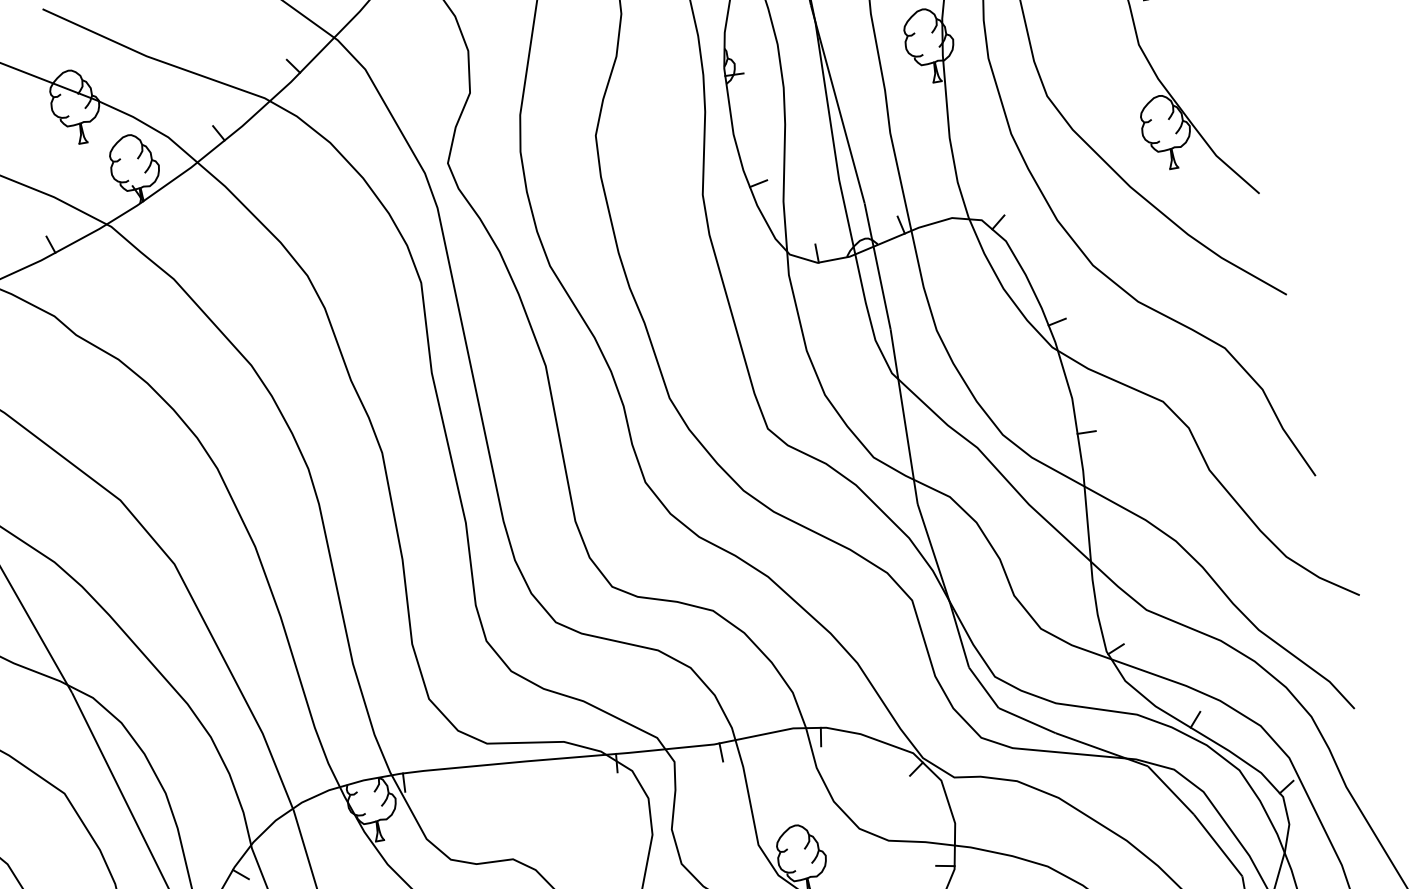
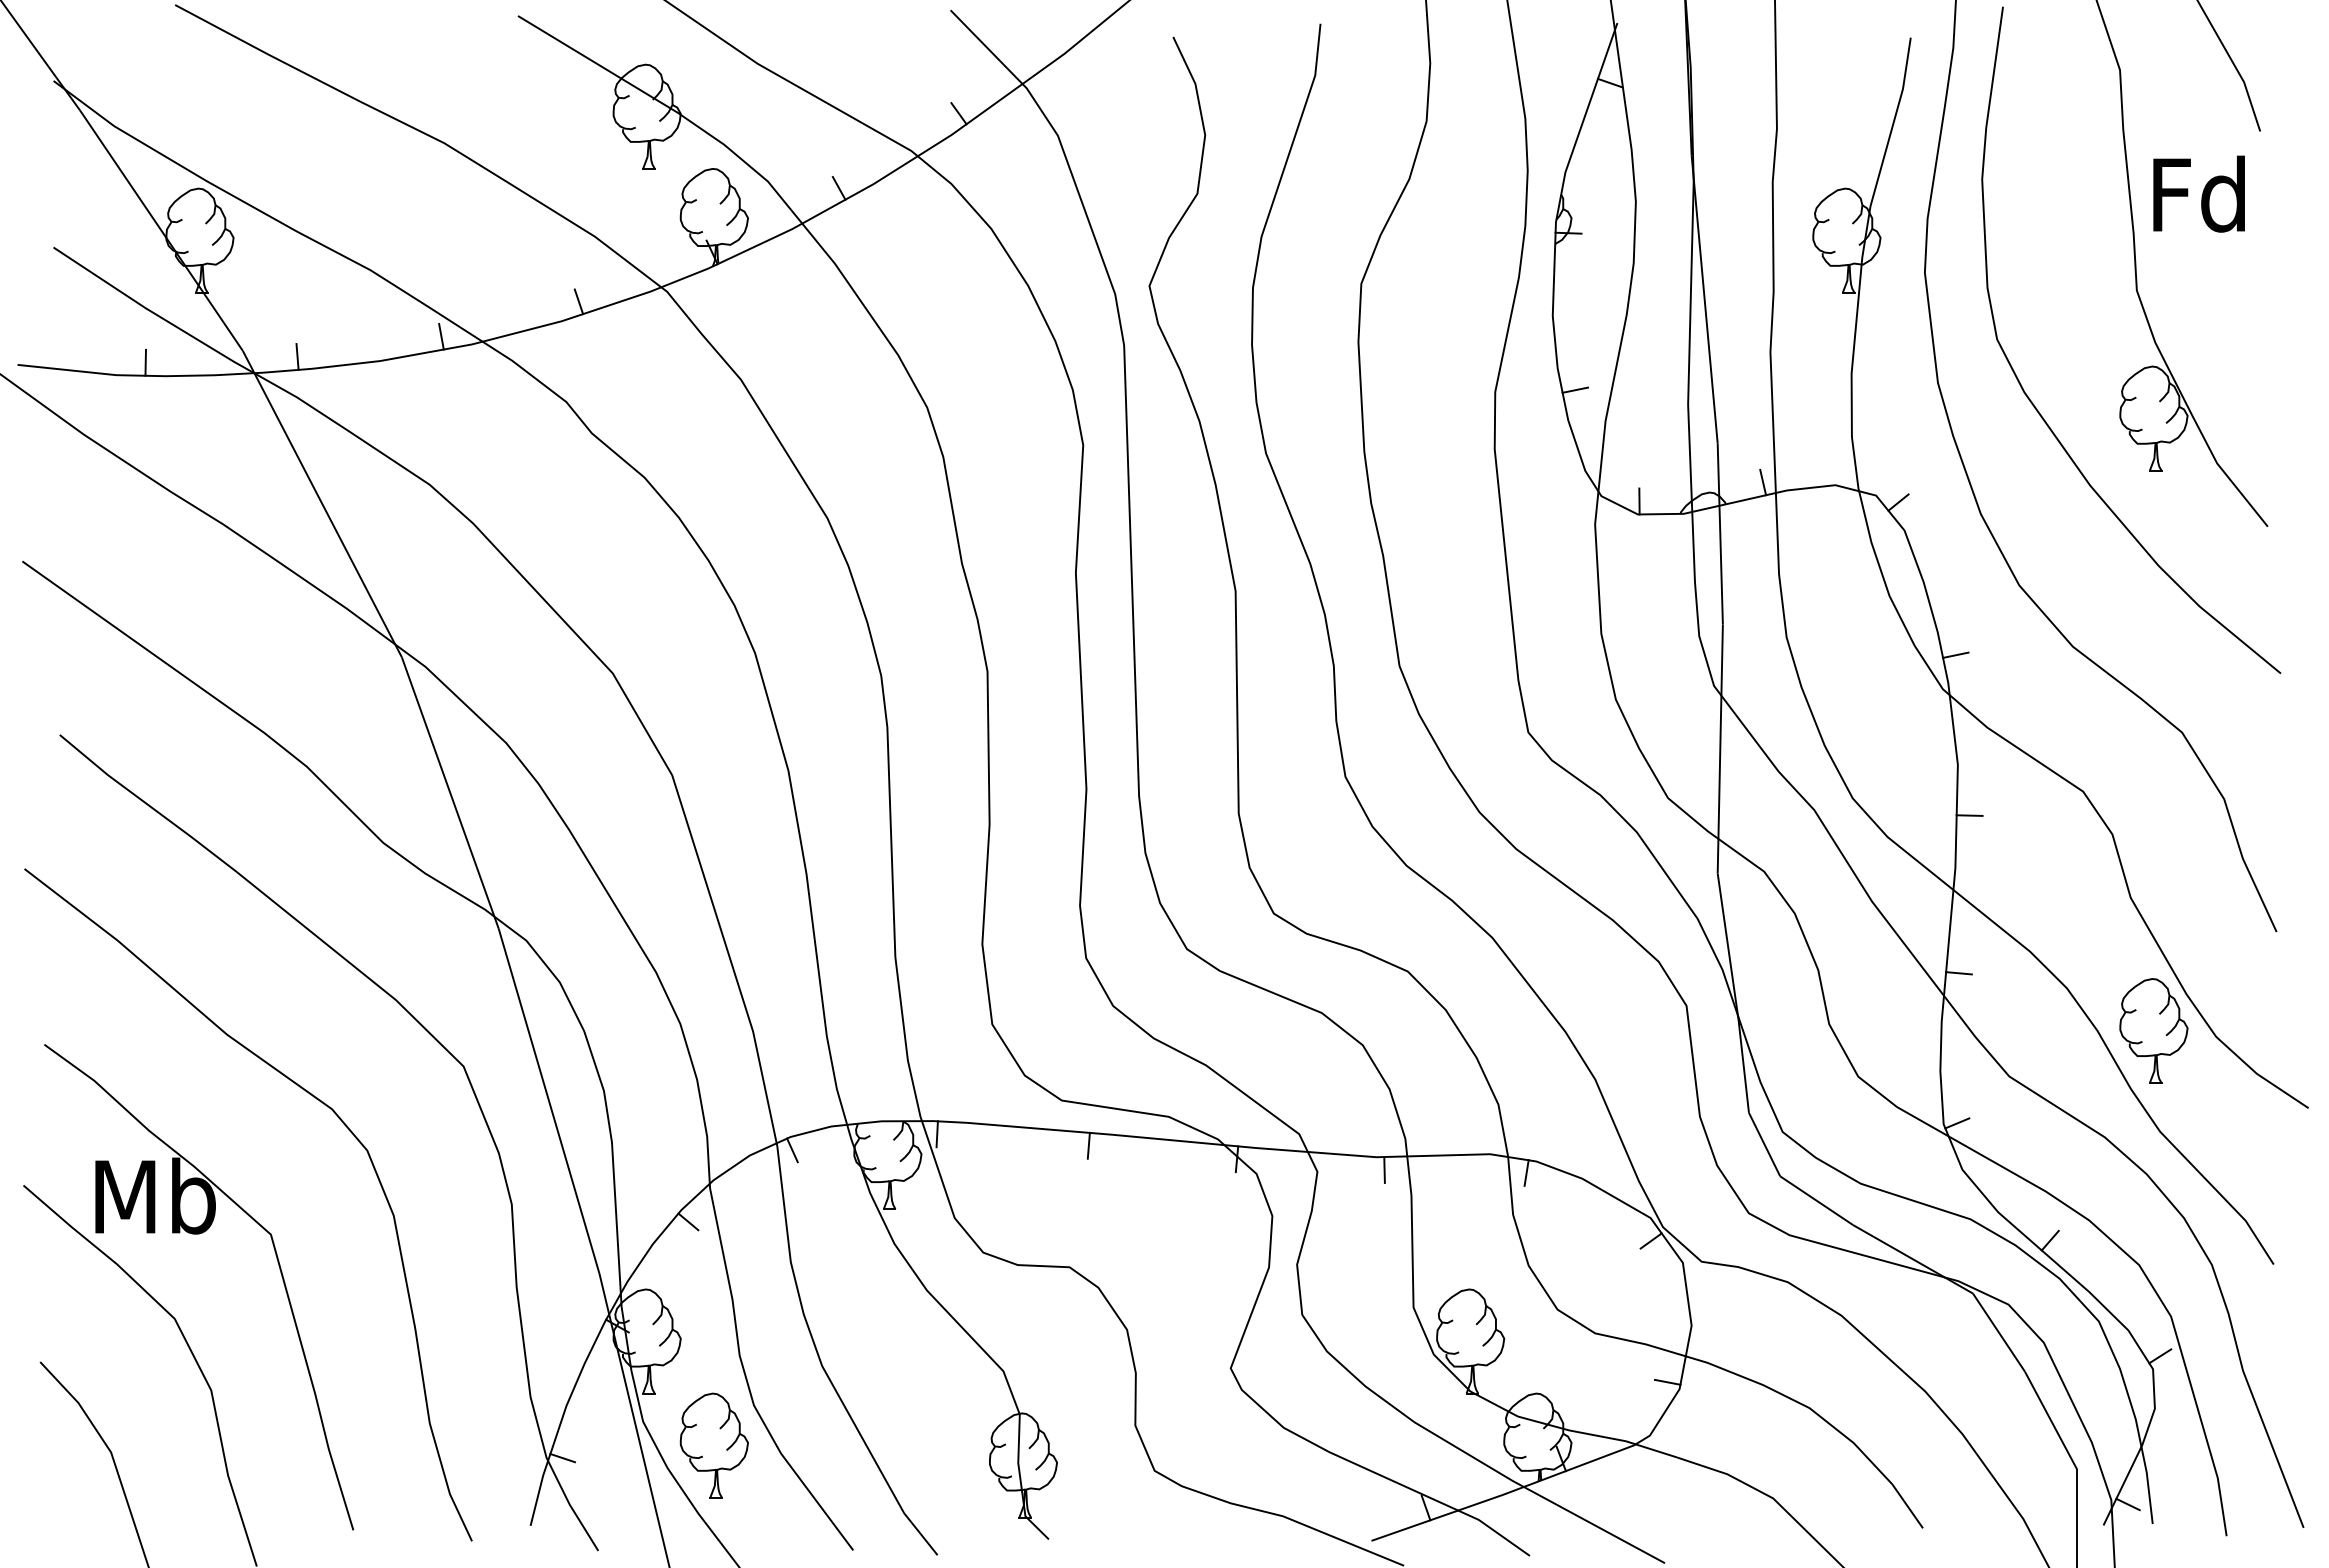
line: (1098, 544) -> (1958, 973), added
part: (1241, 560) -> (2153, 1030), added
line: (511, 771) -> (1088, 1145), added
line: (304, 811) -> (792, 1150), added

